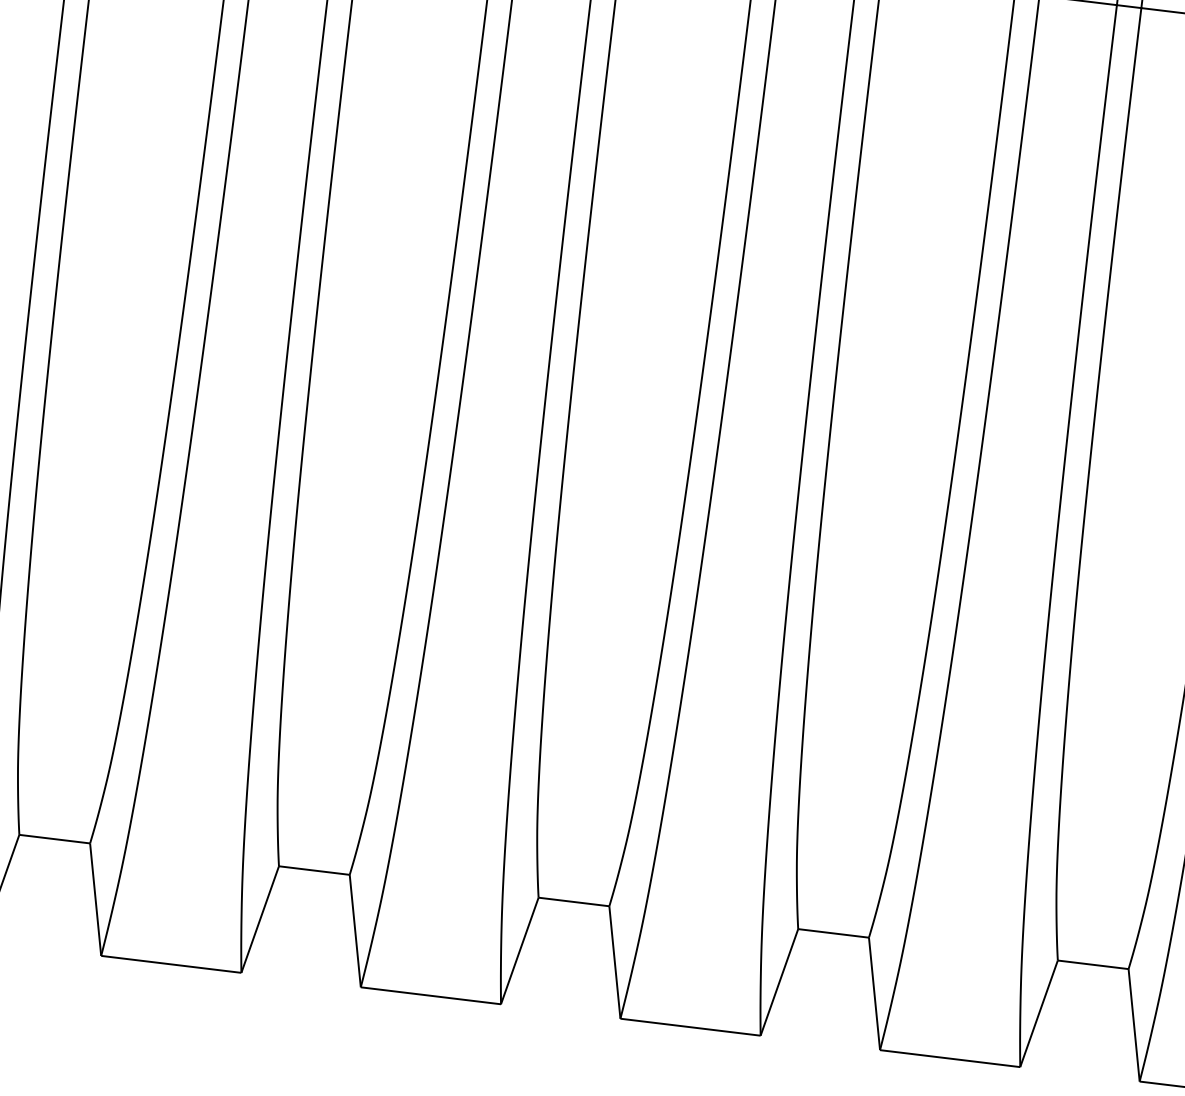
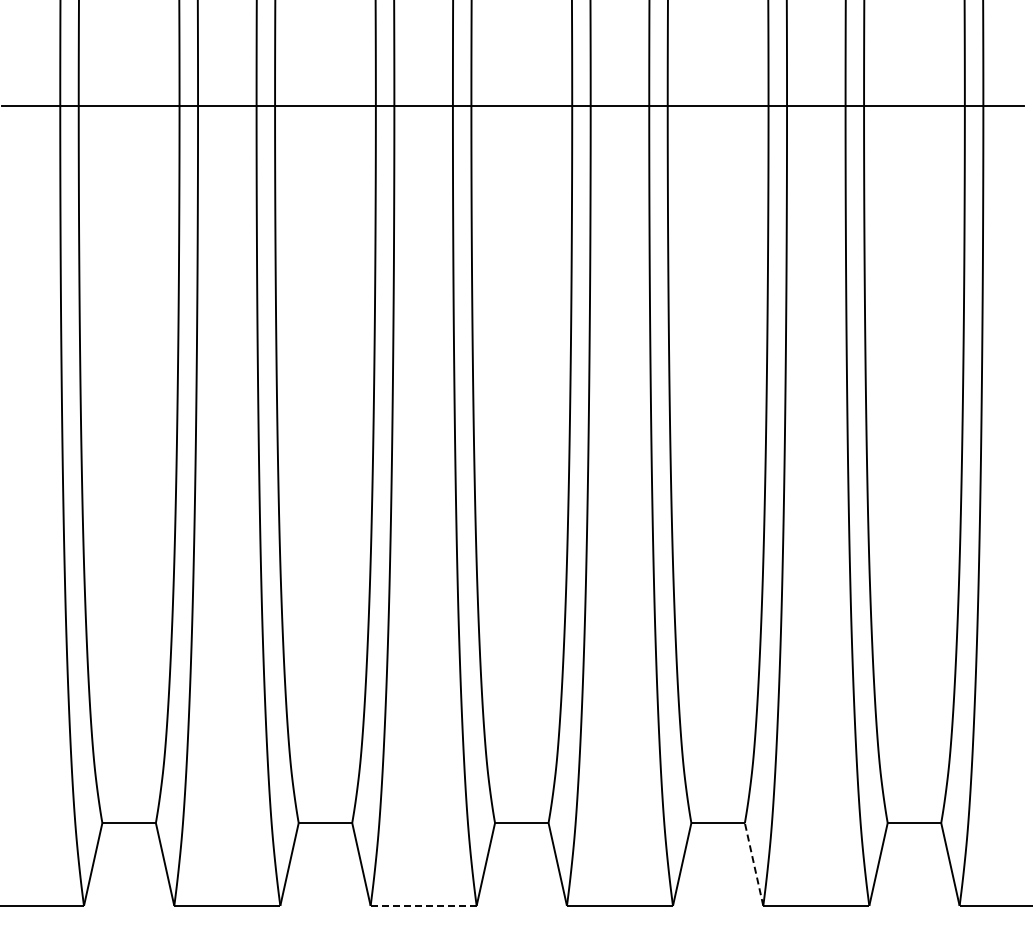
line: (430, 995) -> (423, 905), solid -> dashed
line: (874, 995) -> (754, 865), solid -> dashed

